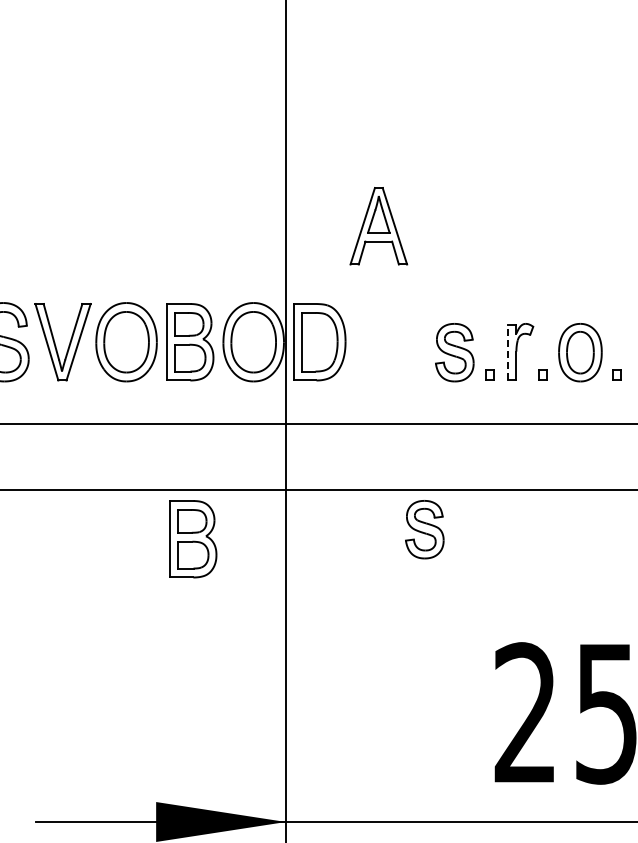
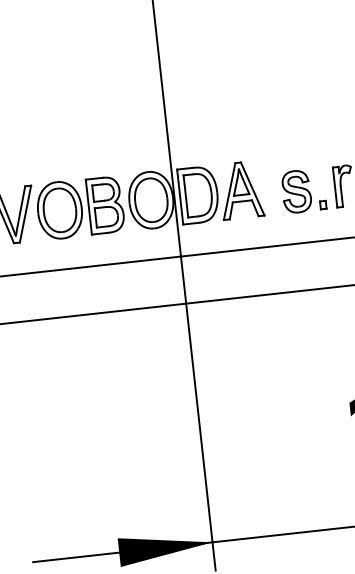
part: (378, 226) -> (240, 190), moved
line: (508, 352) -> (335, 187), dashed -> solid
part: (424, 529) -> (288, 321), removed
part: (193, 539) -> (123, 346), removed

